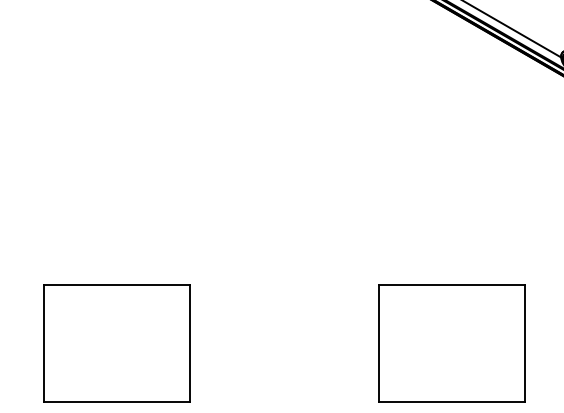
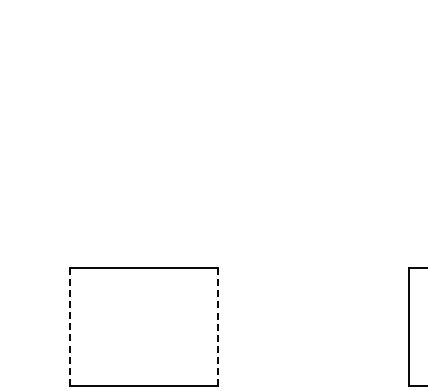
line: (44, 343) -> (70, 326), solid -> dashed
line: (189, 344) -> (217, 327), solid -> dashed

